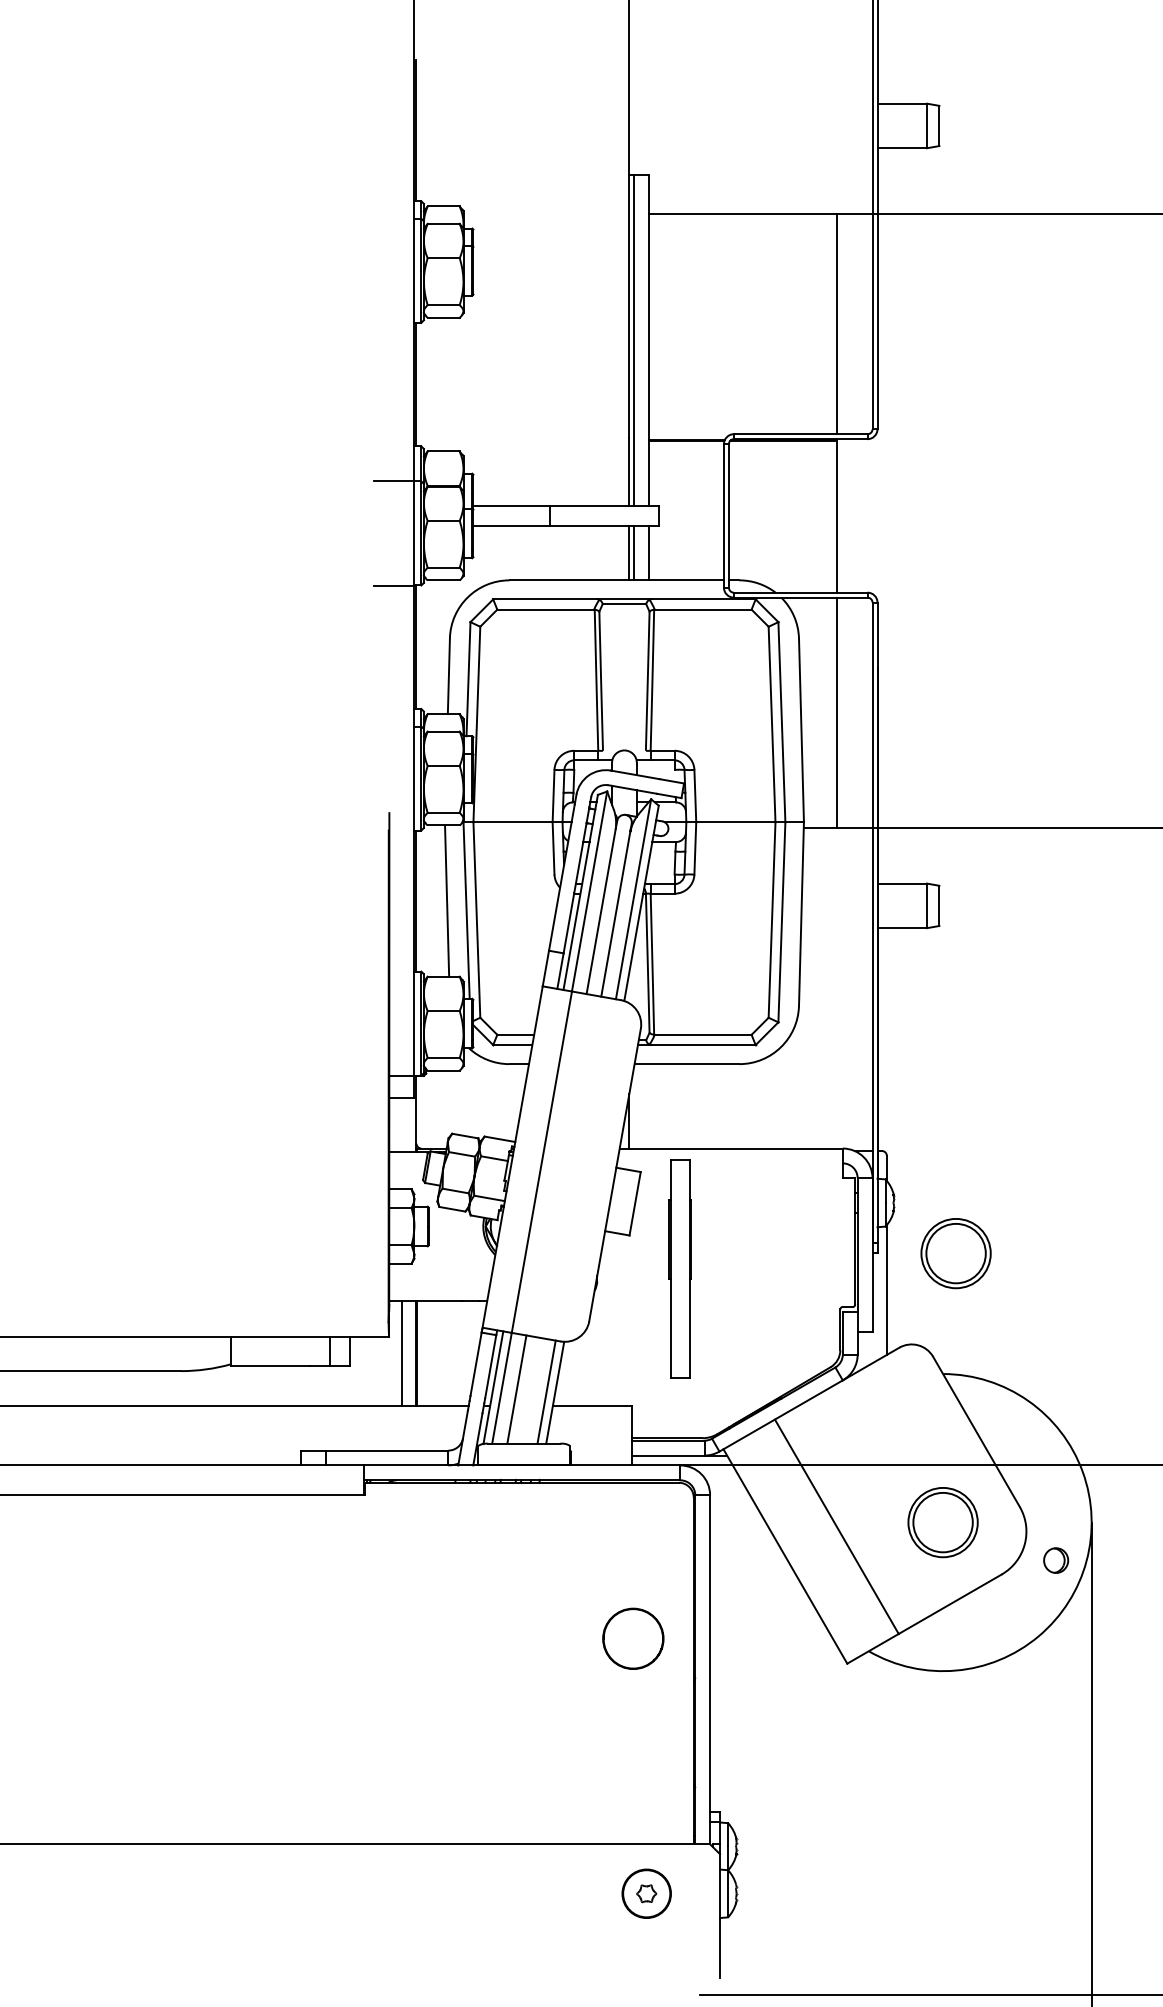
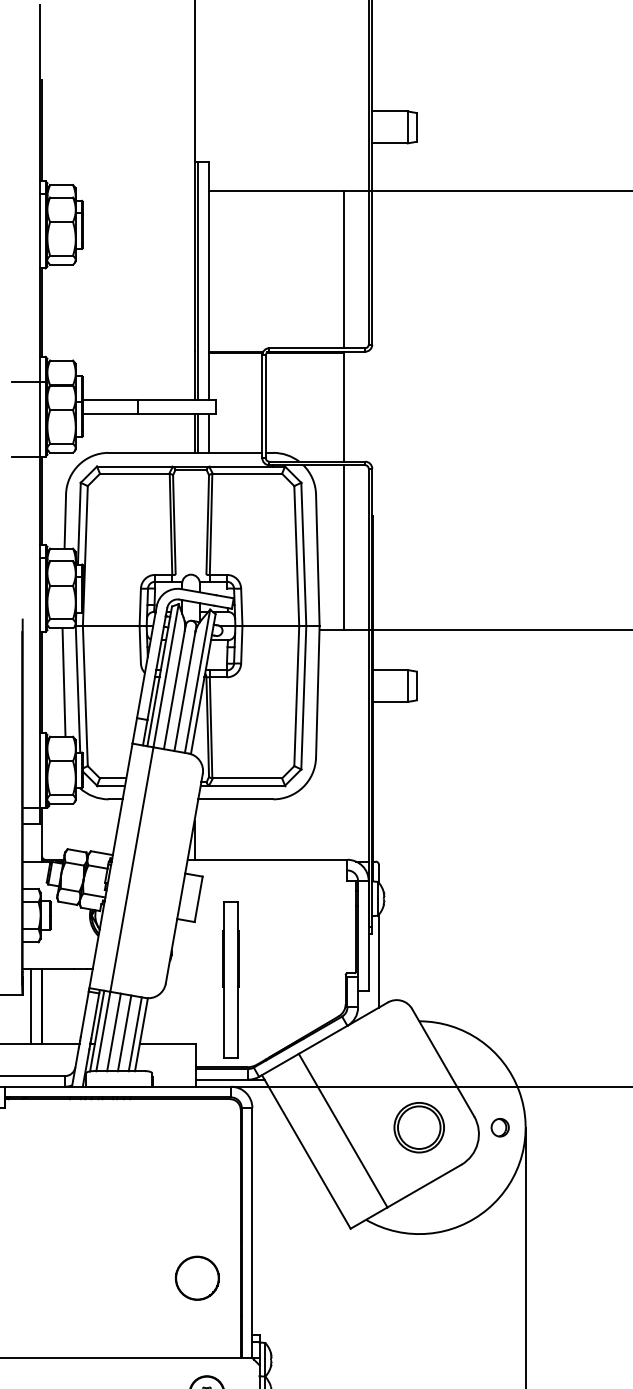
part: (955, 1253) -> (428, 934), removed
part: (679, 1268) -> (230, 980), moved
line: (531, 1390) -> (124, 1033), added
part: (1056, 1560) -> (500, 1127), moved
circle: (633, 1638) -> (197, 1278), moved

